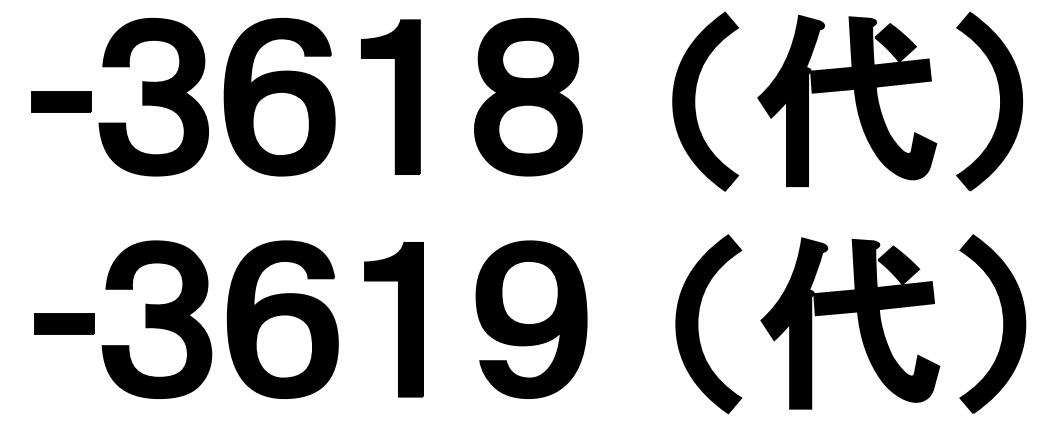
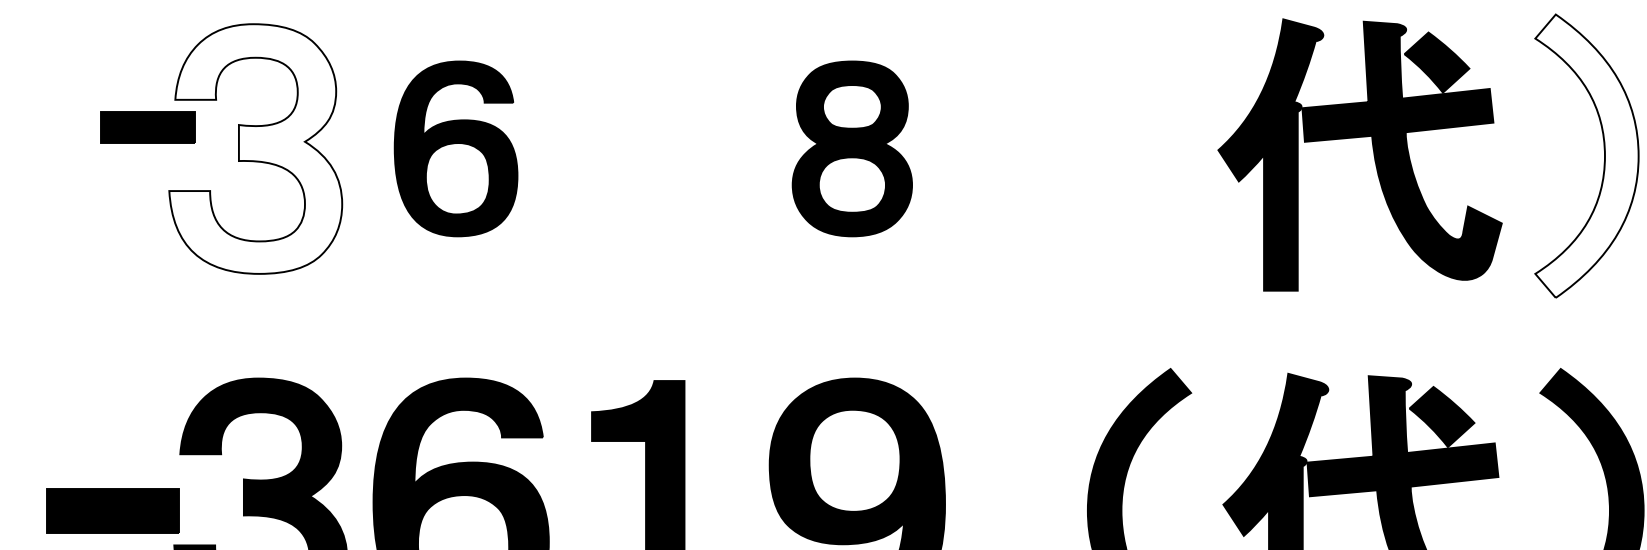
fill: (153, 96) -> (255, 147), removed
part: (279, 96) -> (455, 147), size x0.7
part: (390, 96) -> (632, 147), removed
part: (528, 96) -> (852, 147), size x0.7
part: (61, 101) -> (148, 127), moved
part: (695, 101) -> (1118, 155), removed
fill: (989, 101) -> (1586, 155), removed
part: (64, 323) -> (113, 509), size x1.4

